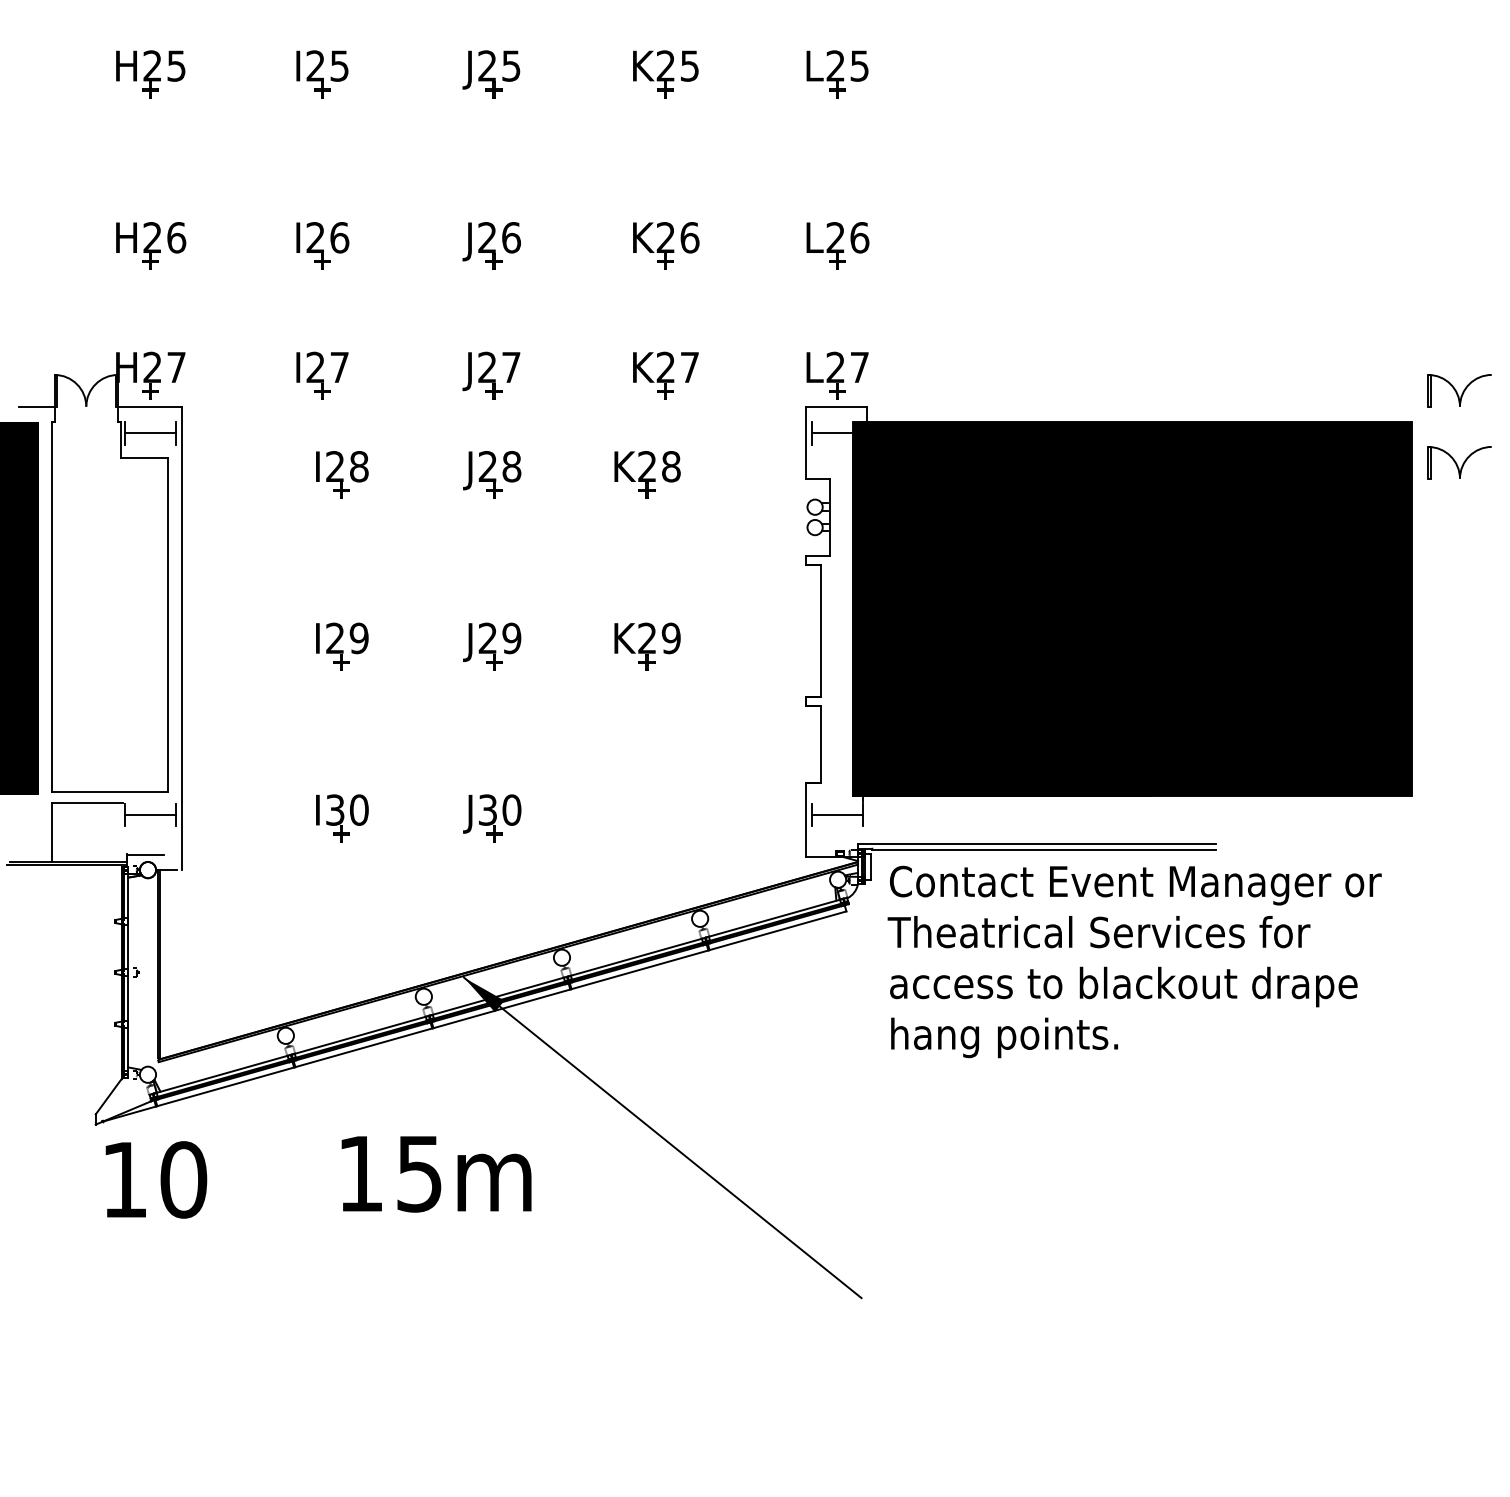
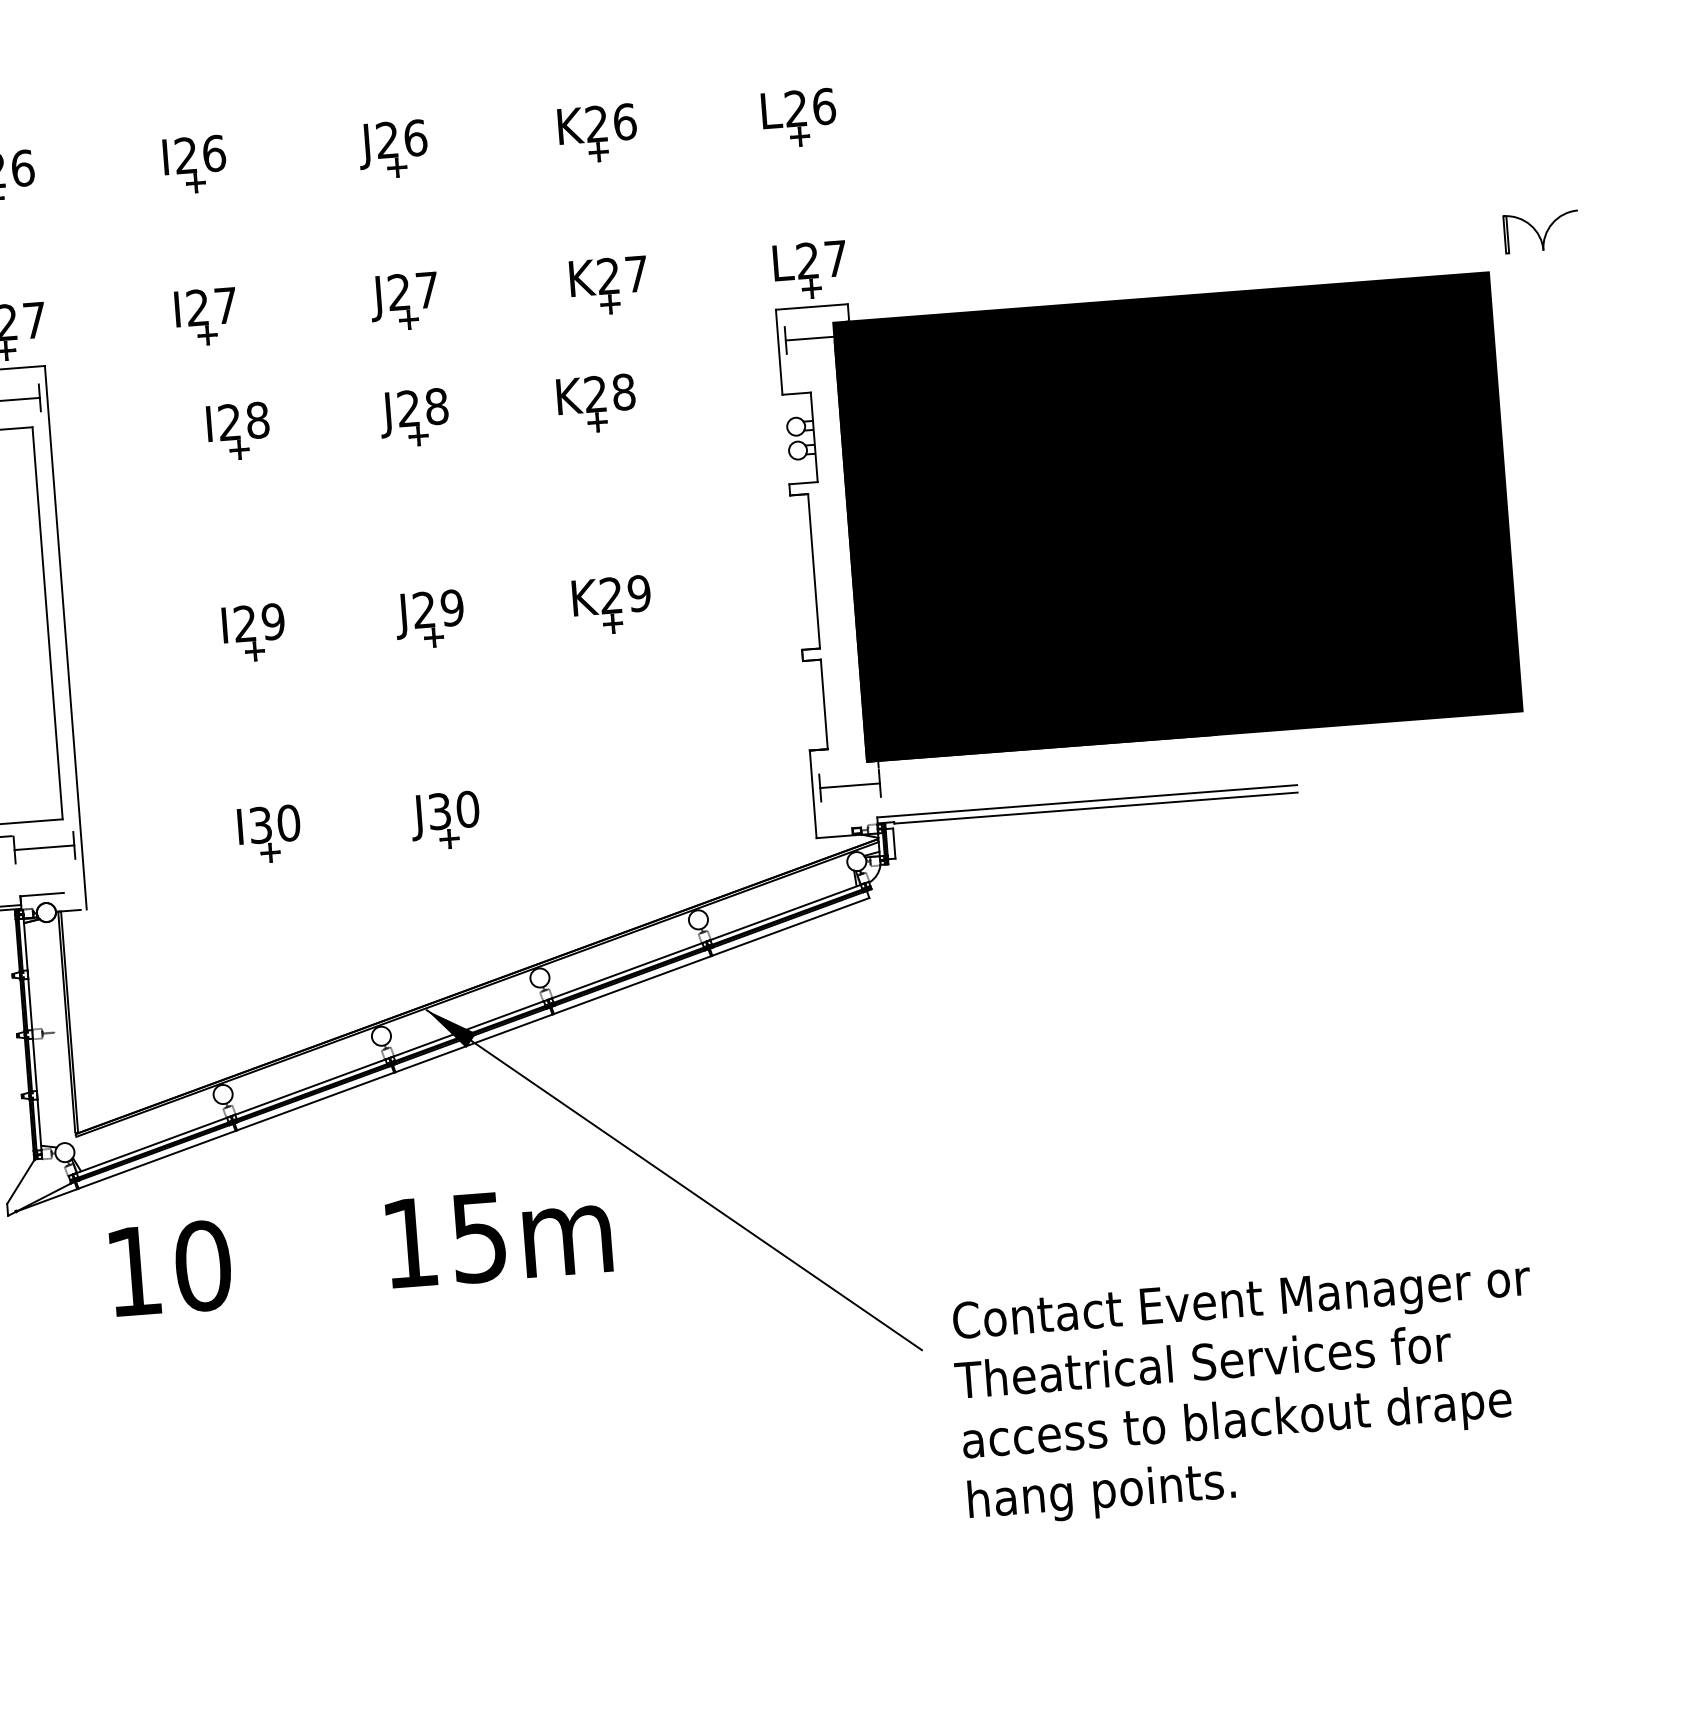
part: (1459, 462) -> (1547, 316), removed
text: (1134, 961) -> (1247, 1392), moved
text: (318, 1177) -> (360, 1251), moved

